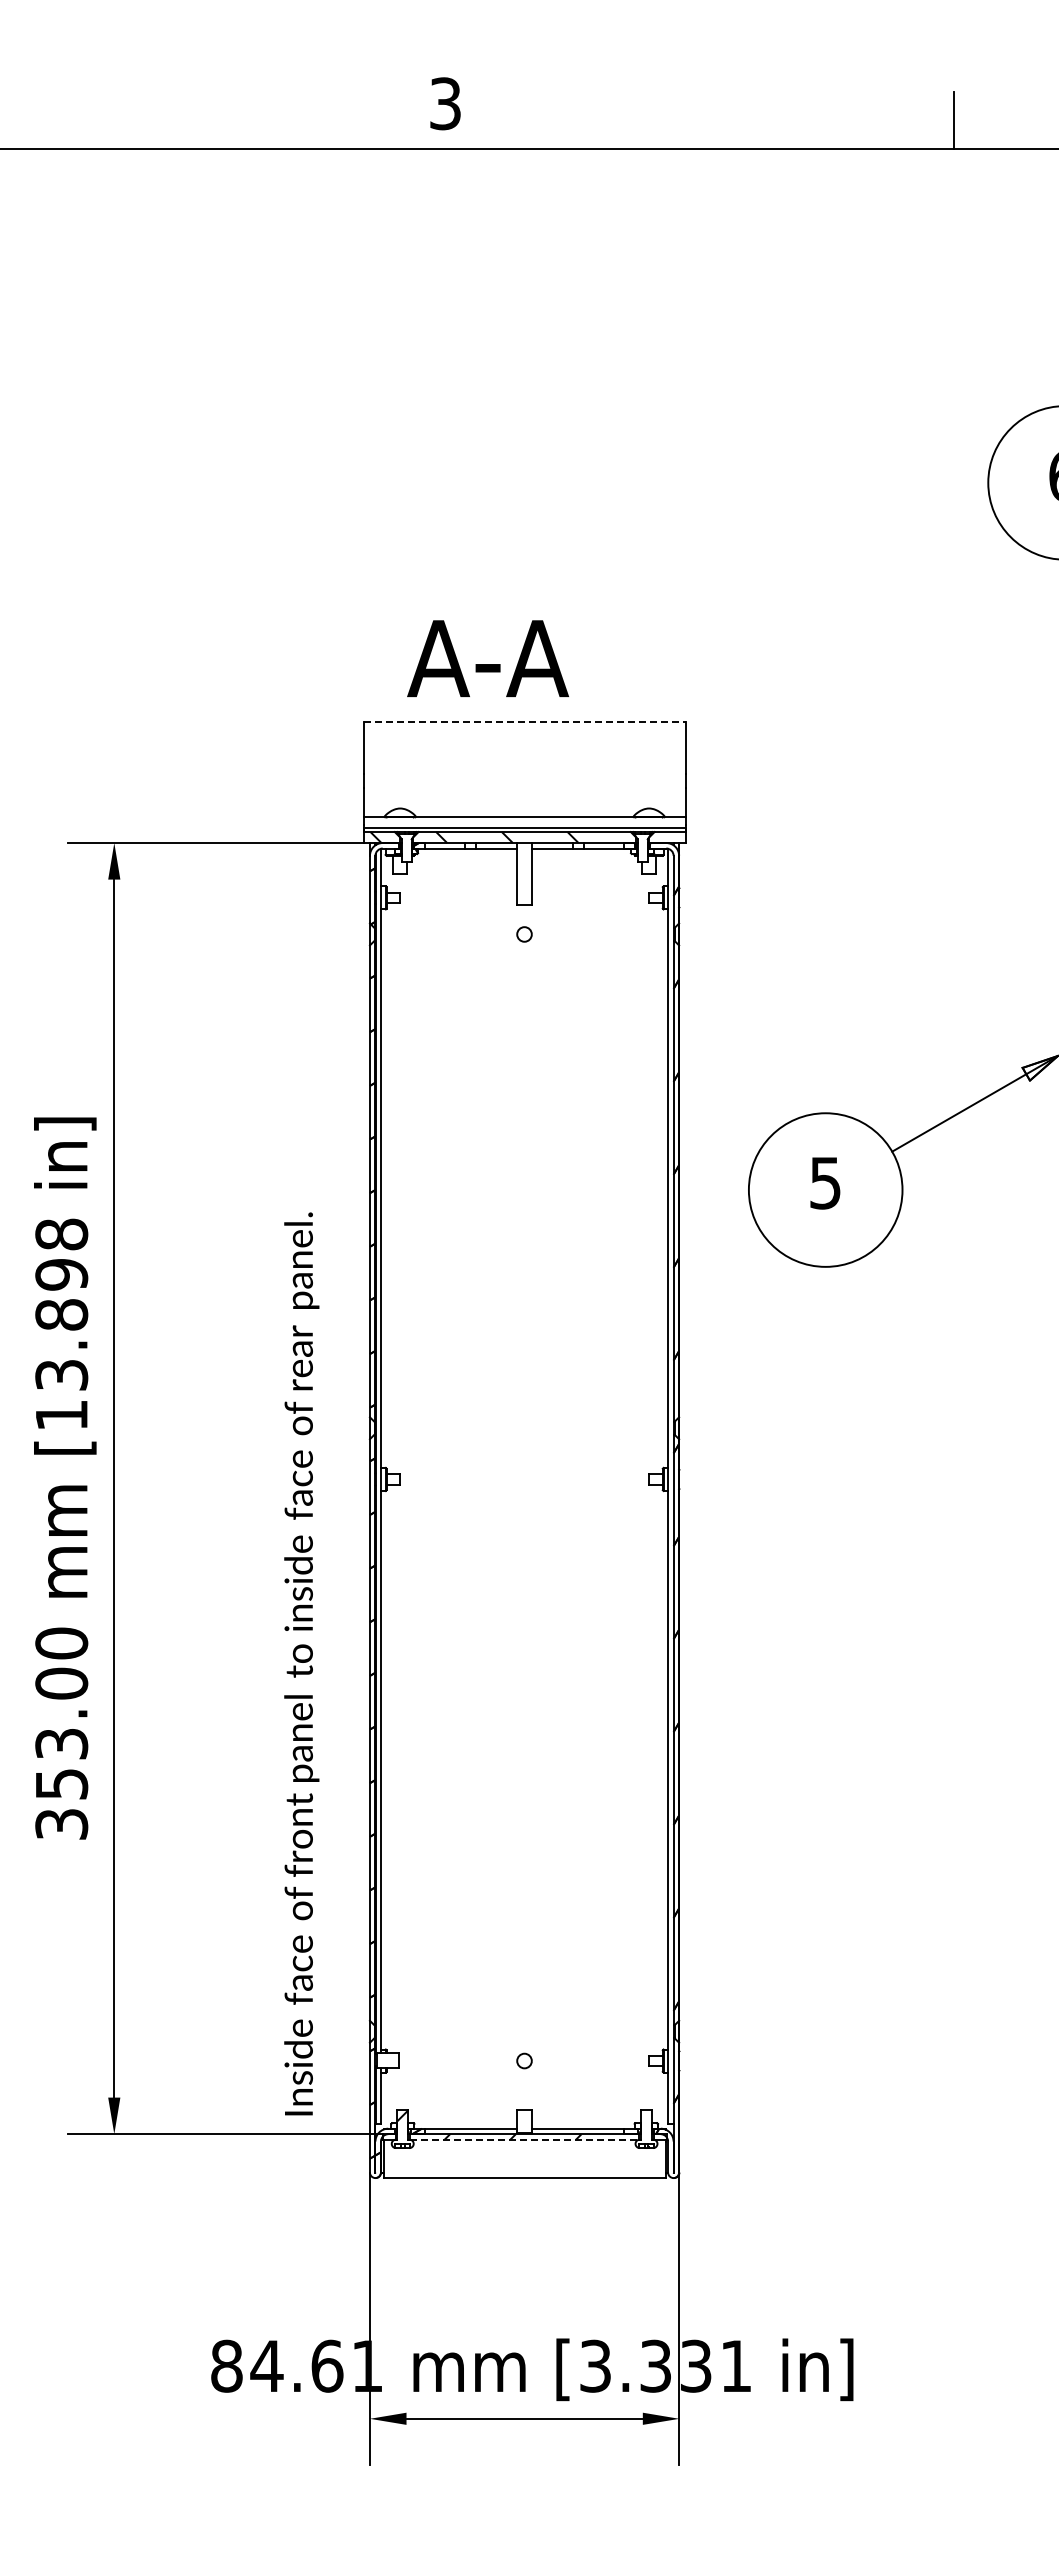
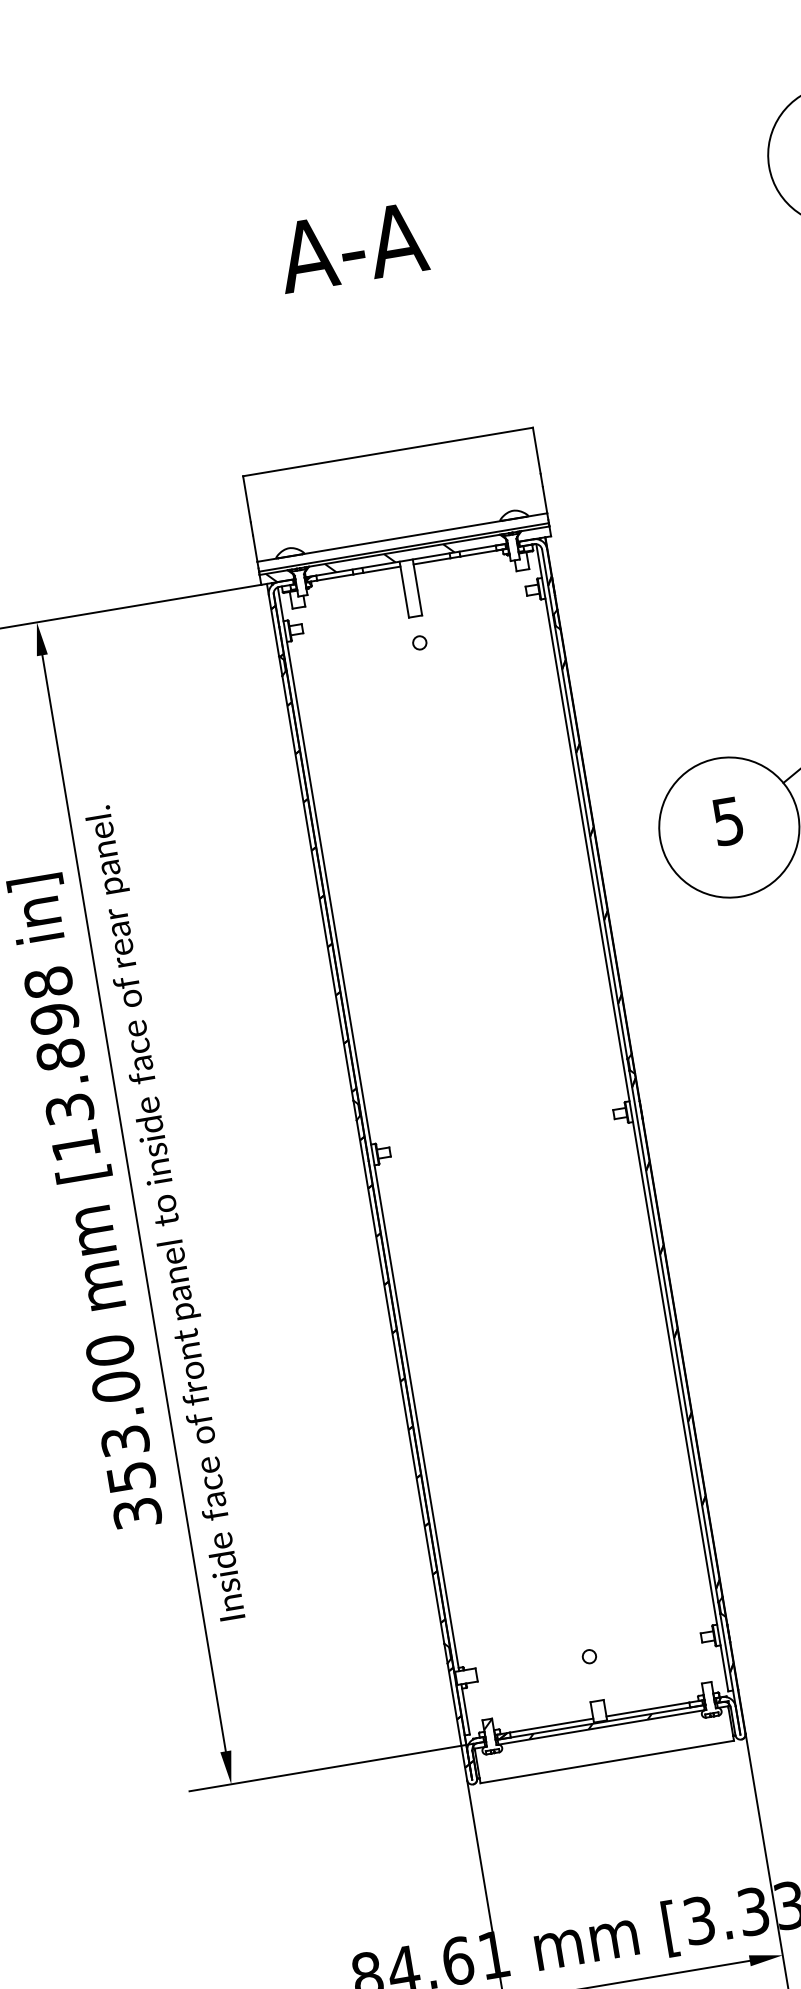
text: (488, 658) -> (352, 247), moved
line: (525, 722) -> (388, 452), dashed -> solid
text: (301, 1663) -> (167, 1212), moved
line: (524, 2139) -> (601, 1727), dashed -> solid

